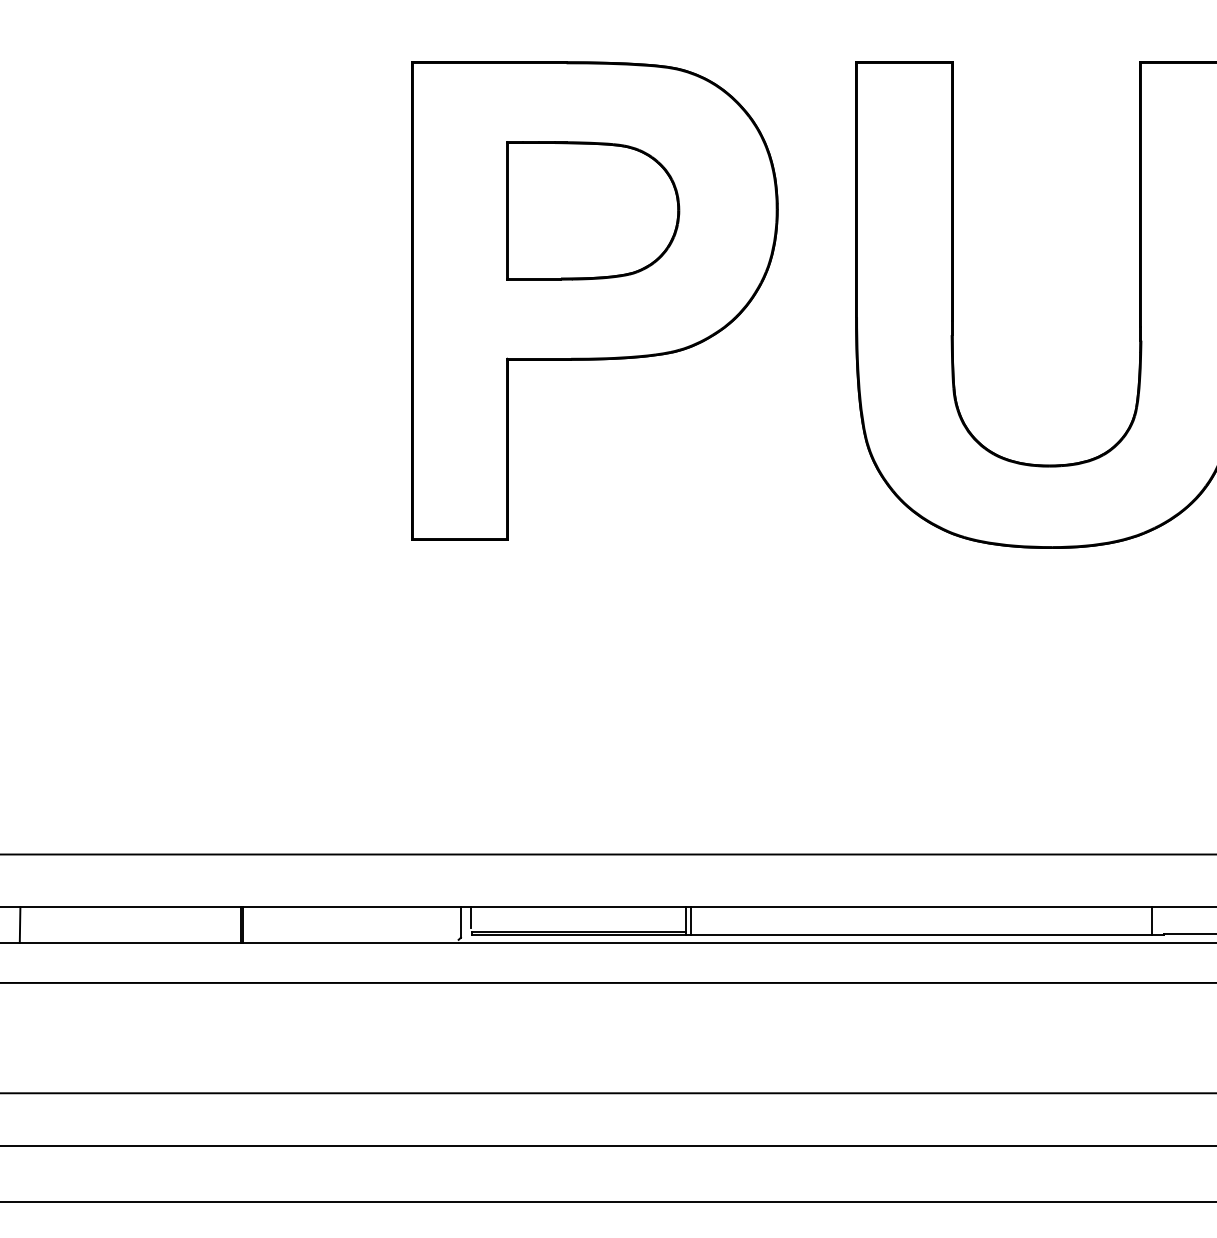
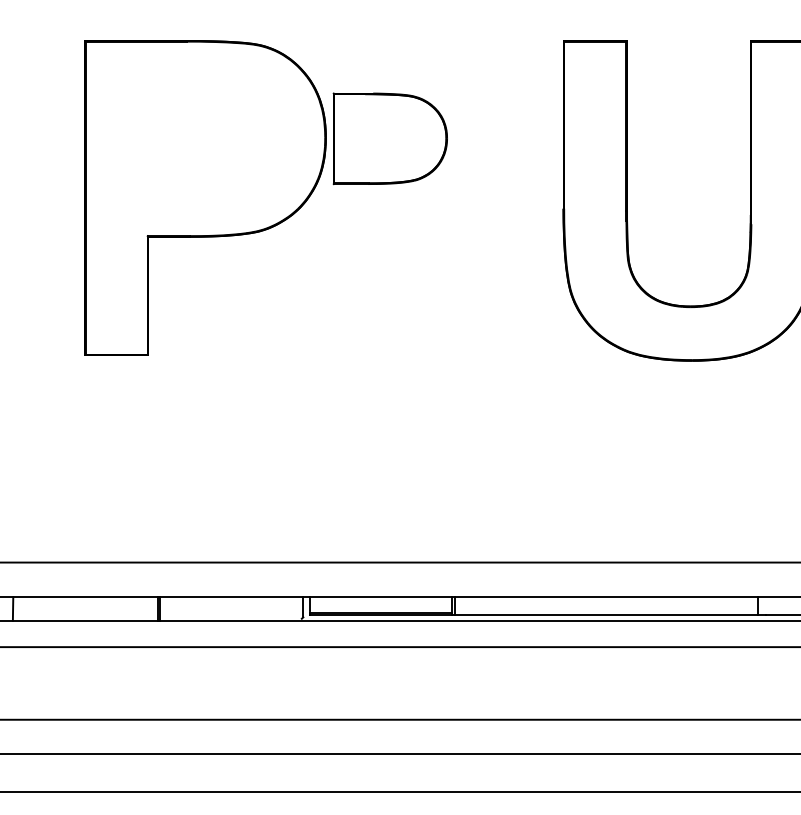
part: (594, 300) -> (205, 197), moved

